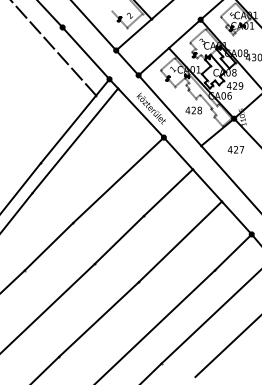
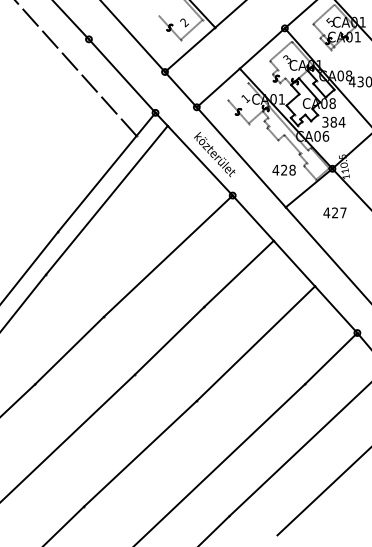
line: (167, 64) -> (238, 91), removed
text: (234, 85) -> (333, 121), 429 -> 384
text: (193, 110) -> (283, 169), moved

